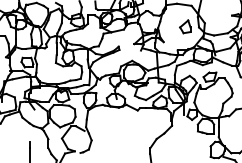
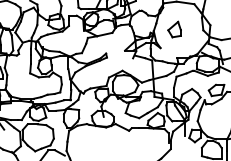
part: (185, 26) -> (174, 29), moved

